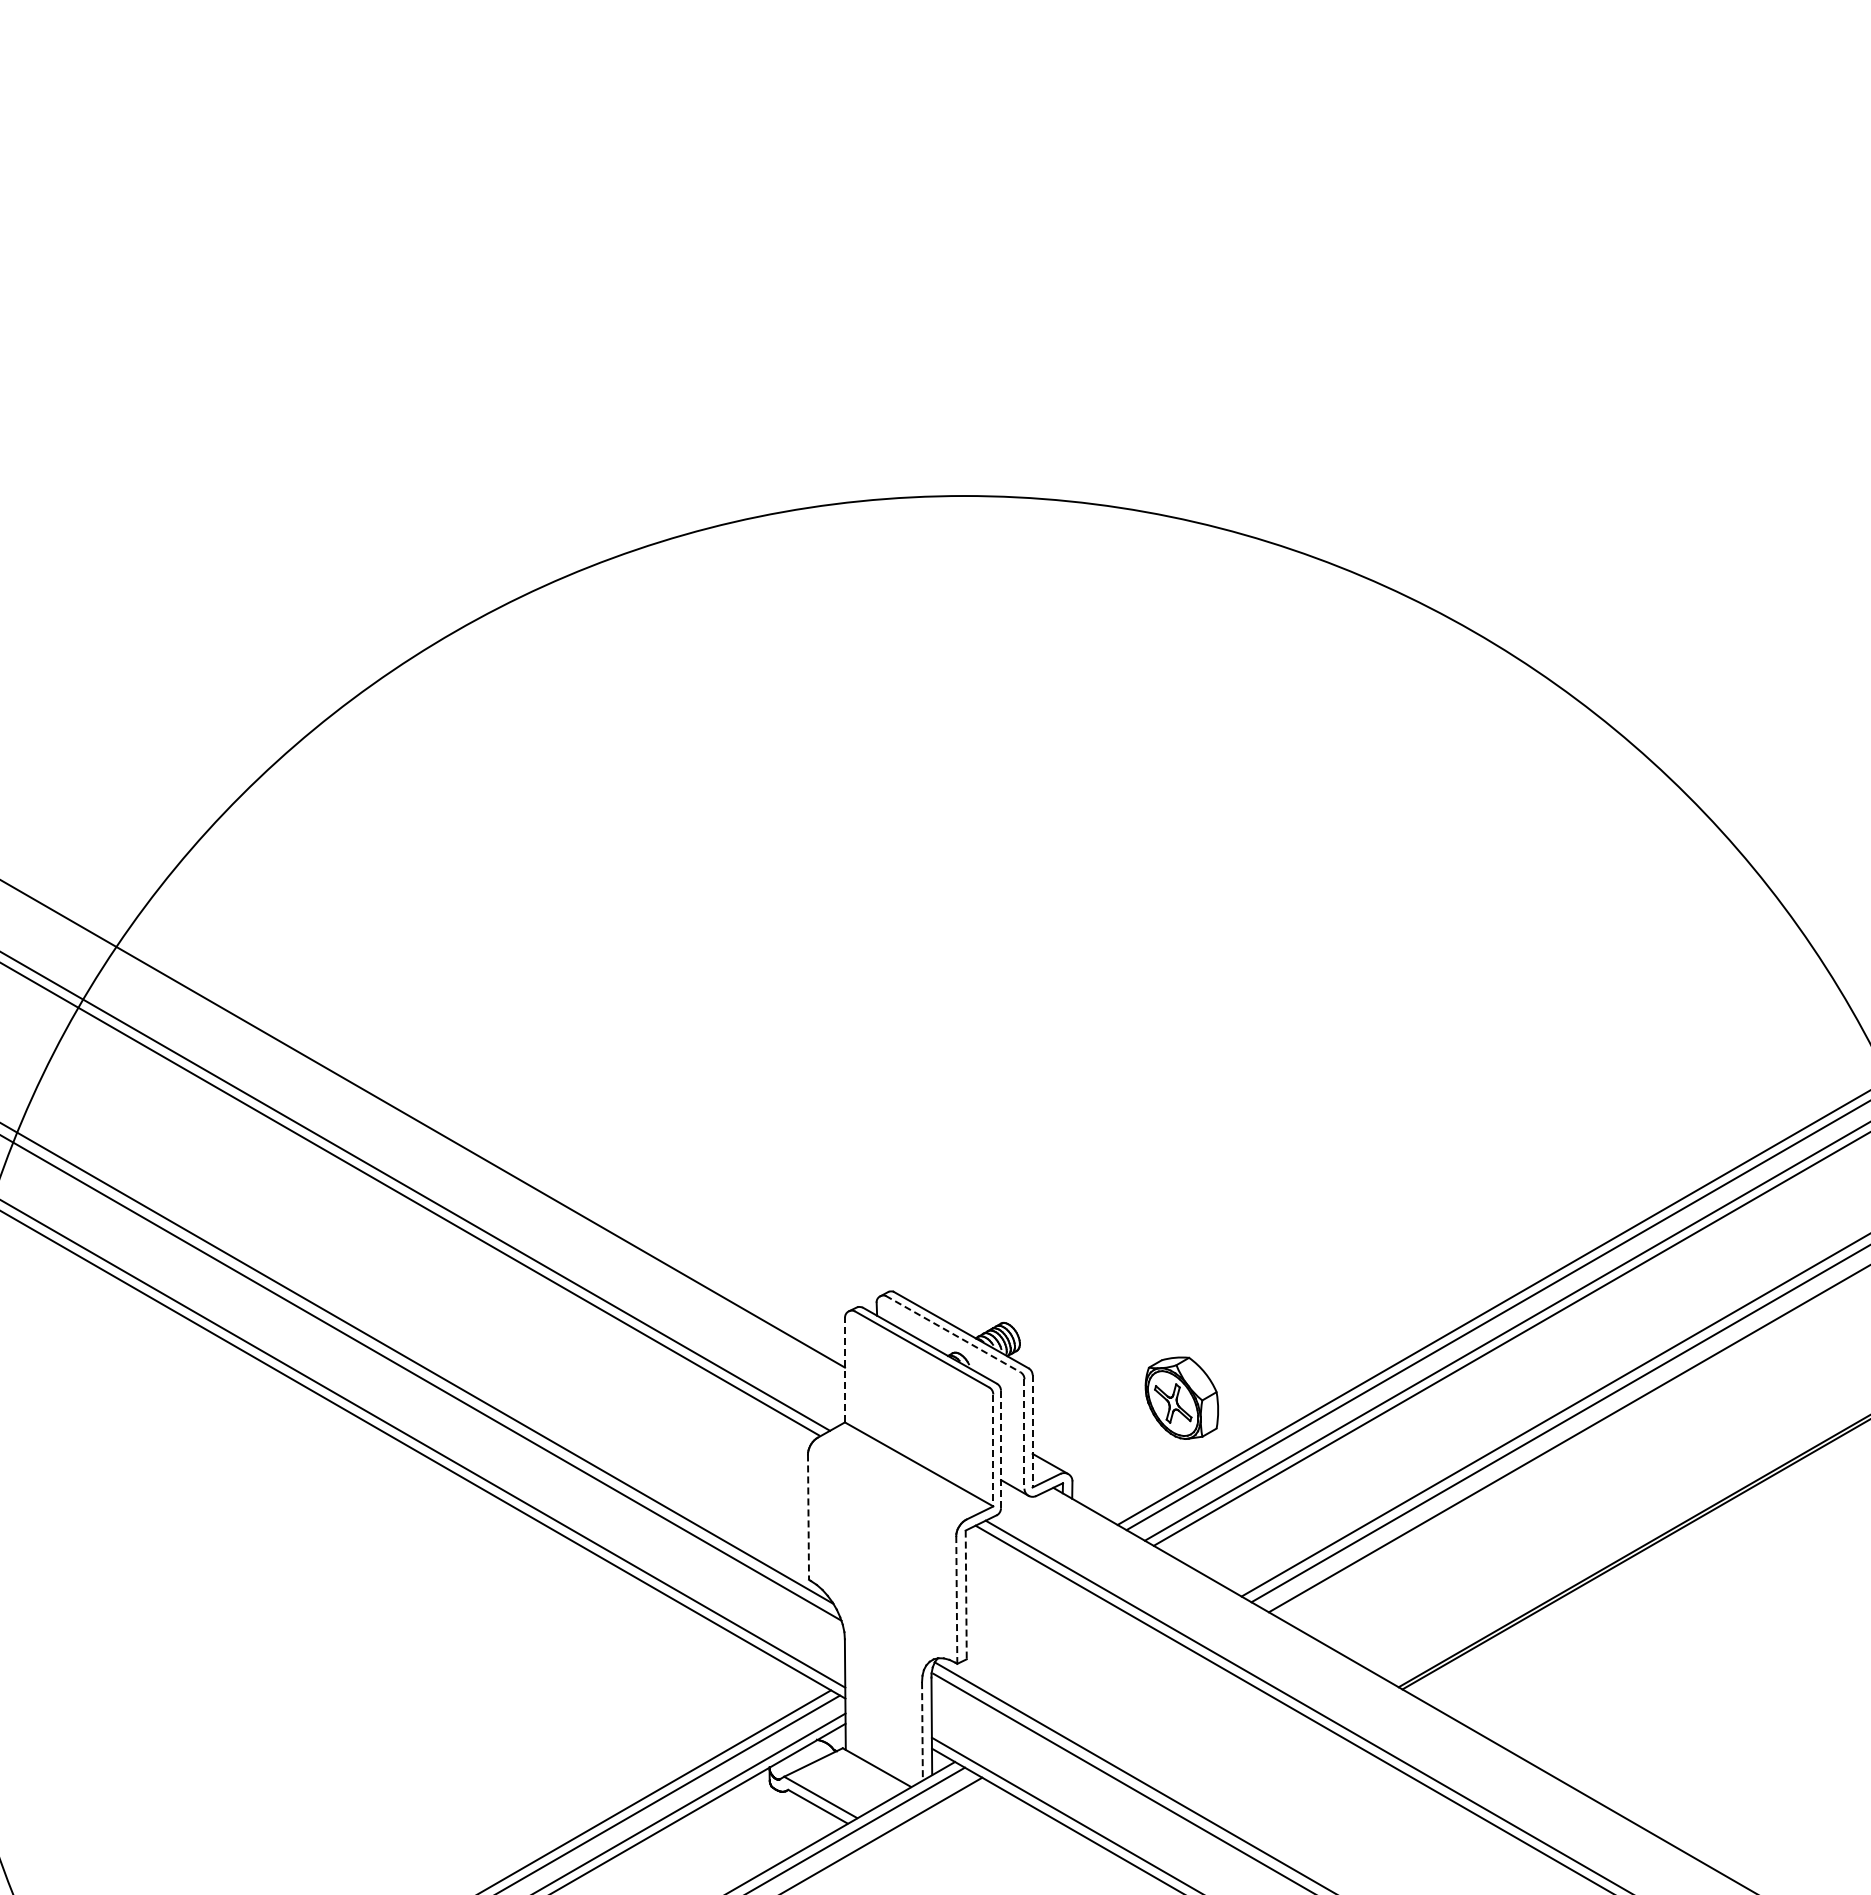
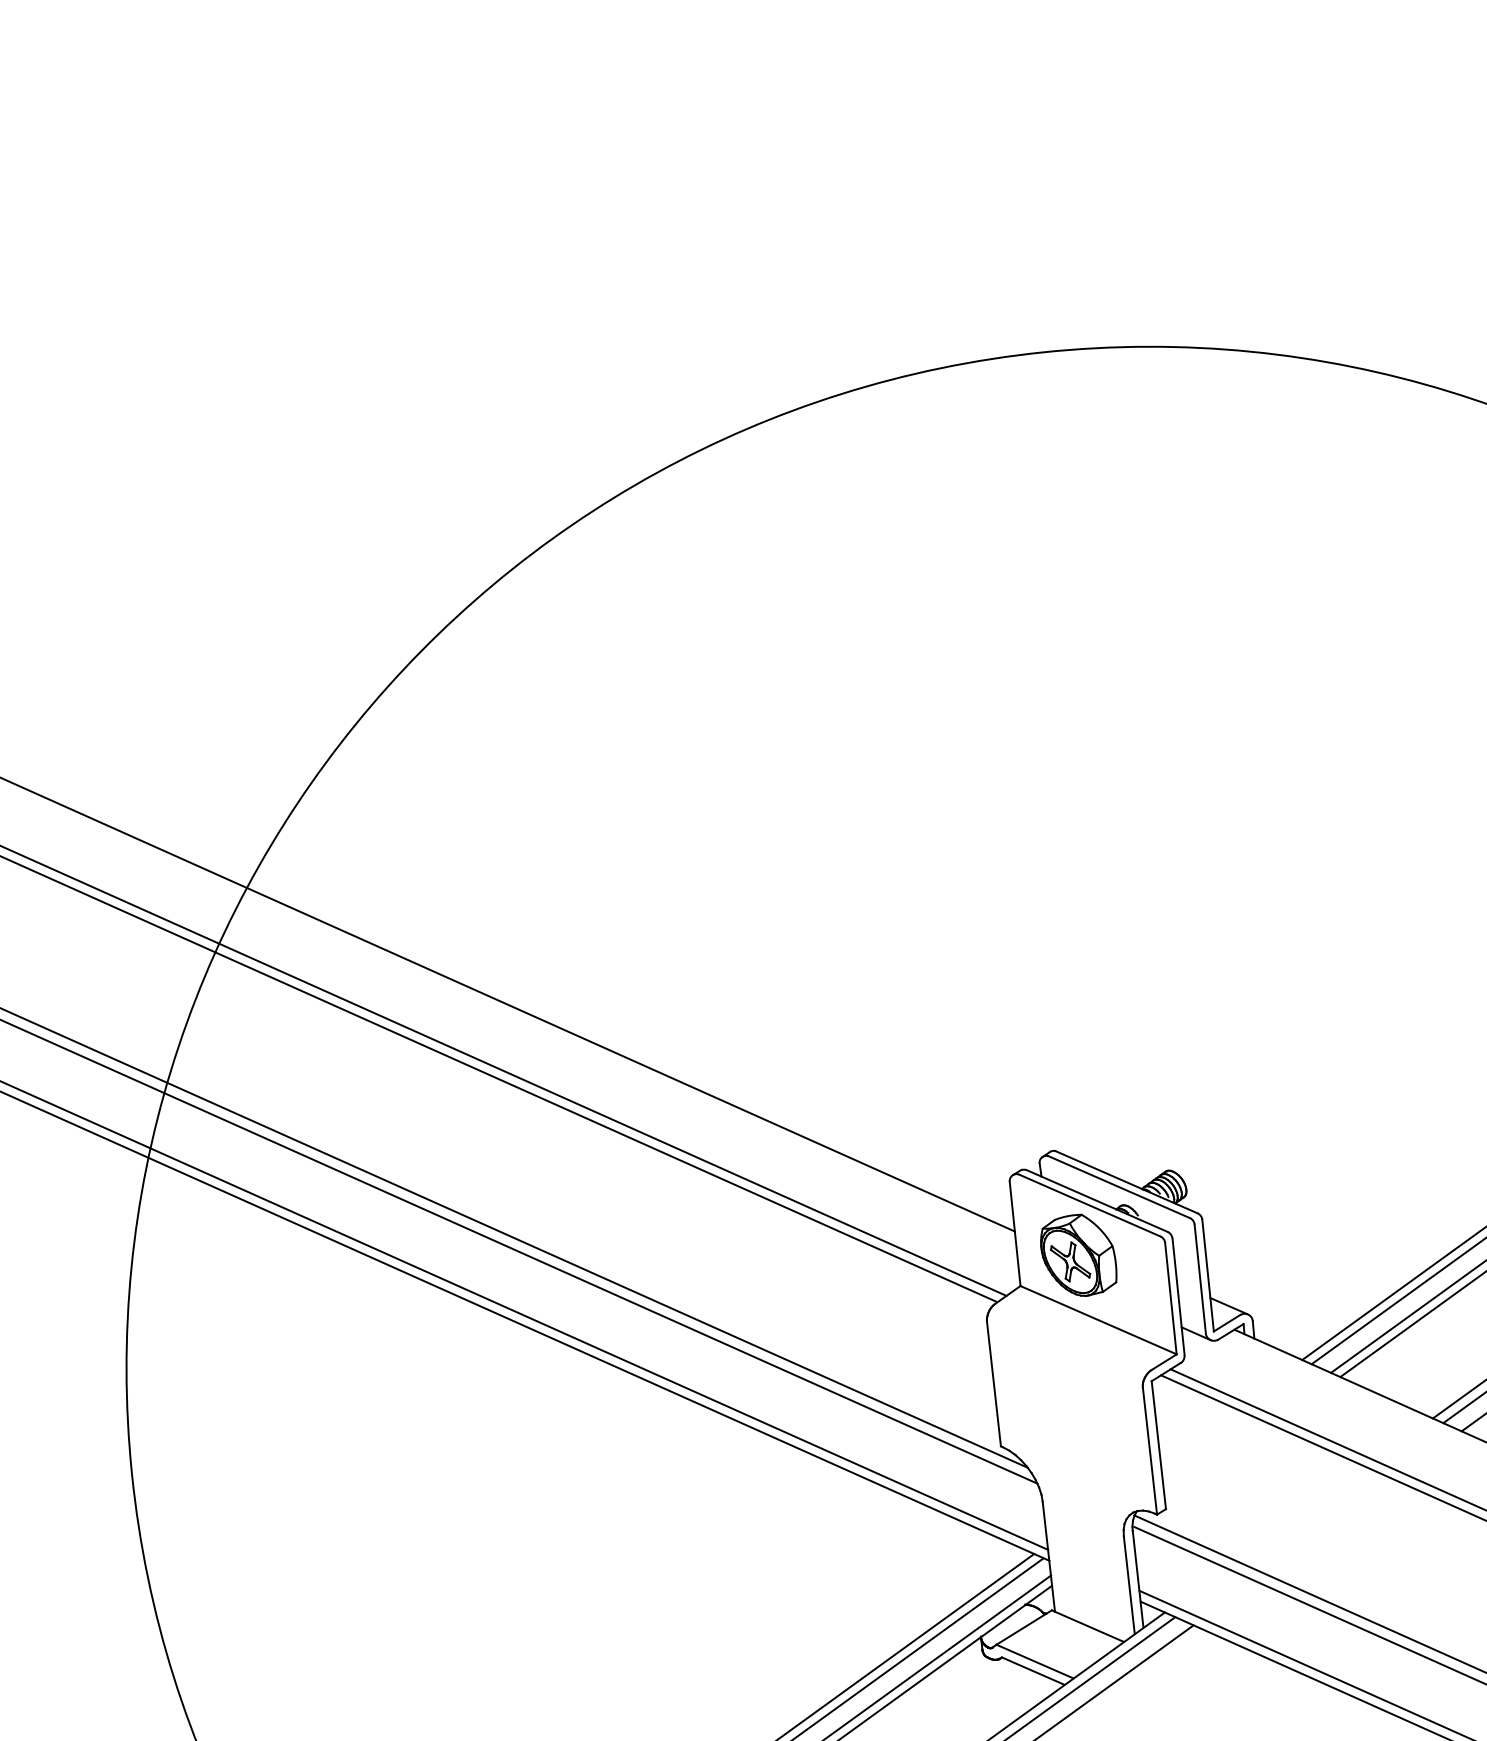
line: (953, 1334) -> (1119, 1187), dashed -> solid
line: (845, 1369) -> (1015, 1233), dashed -> solid
part: (1181, 1397) -> (1078, 1255), moved
line: (1032, 1431) -> (1207, 1275), dashed -> solid
line: (1024, 1433) -> (1200, 1278), dashed -> solid
line: (1001, 1449) -> (1178, 1296), dashed -> solid
line: (993, 1450) -> (1171, 1298), dashed -> solid
line: (808, 1517) -> (993, 1384), dashed -> solid
line: (966, 1595) -> (1159, 1445), dashed -> solid
line: (956, 1599) -> (1149, 1450), dashed -> solid
line: (922, 1731) -> (1129, 1585), dashed -> solid

